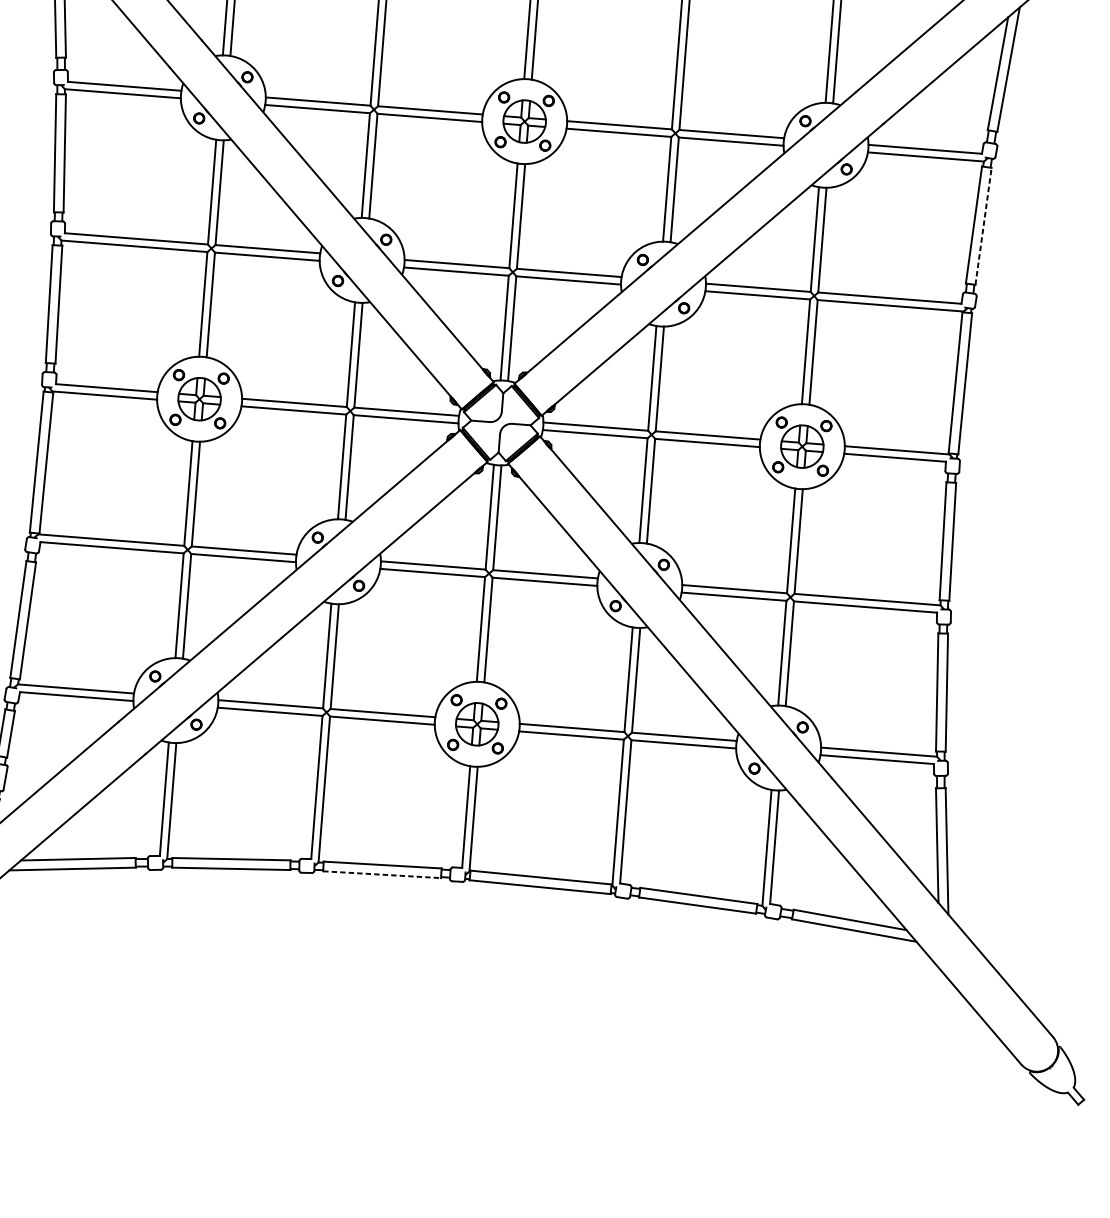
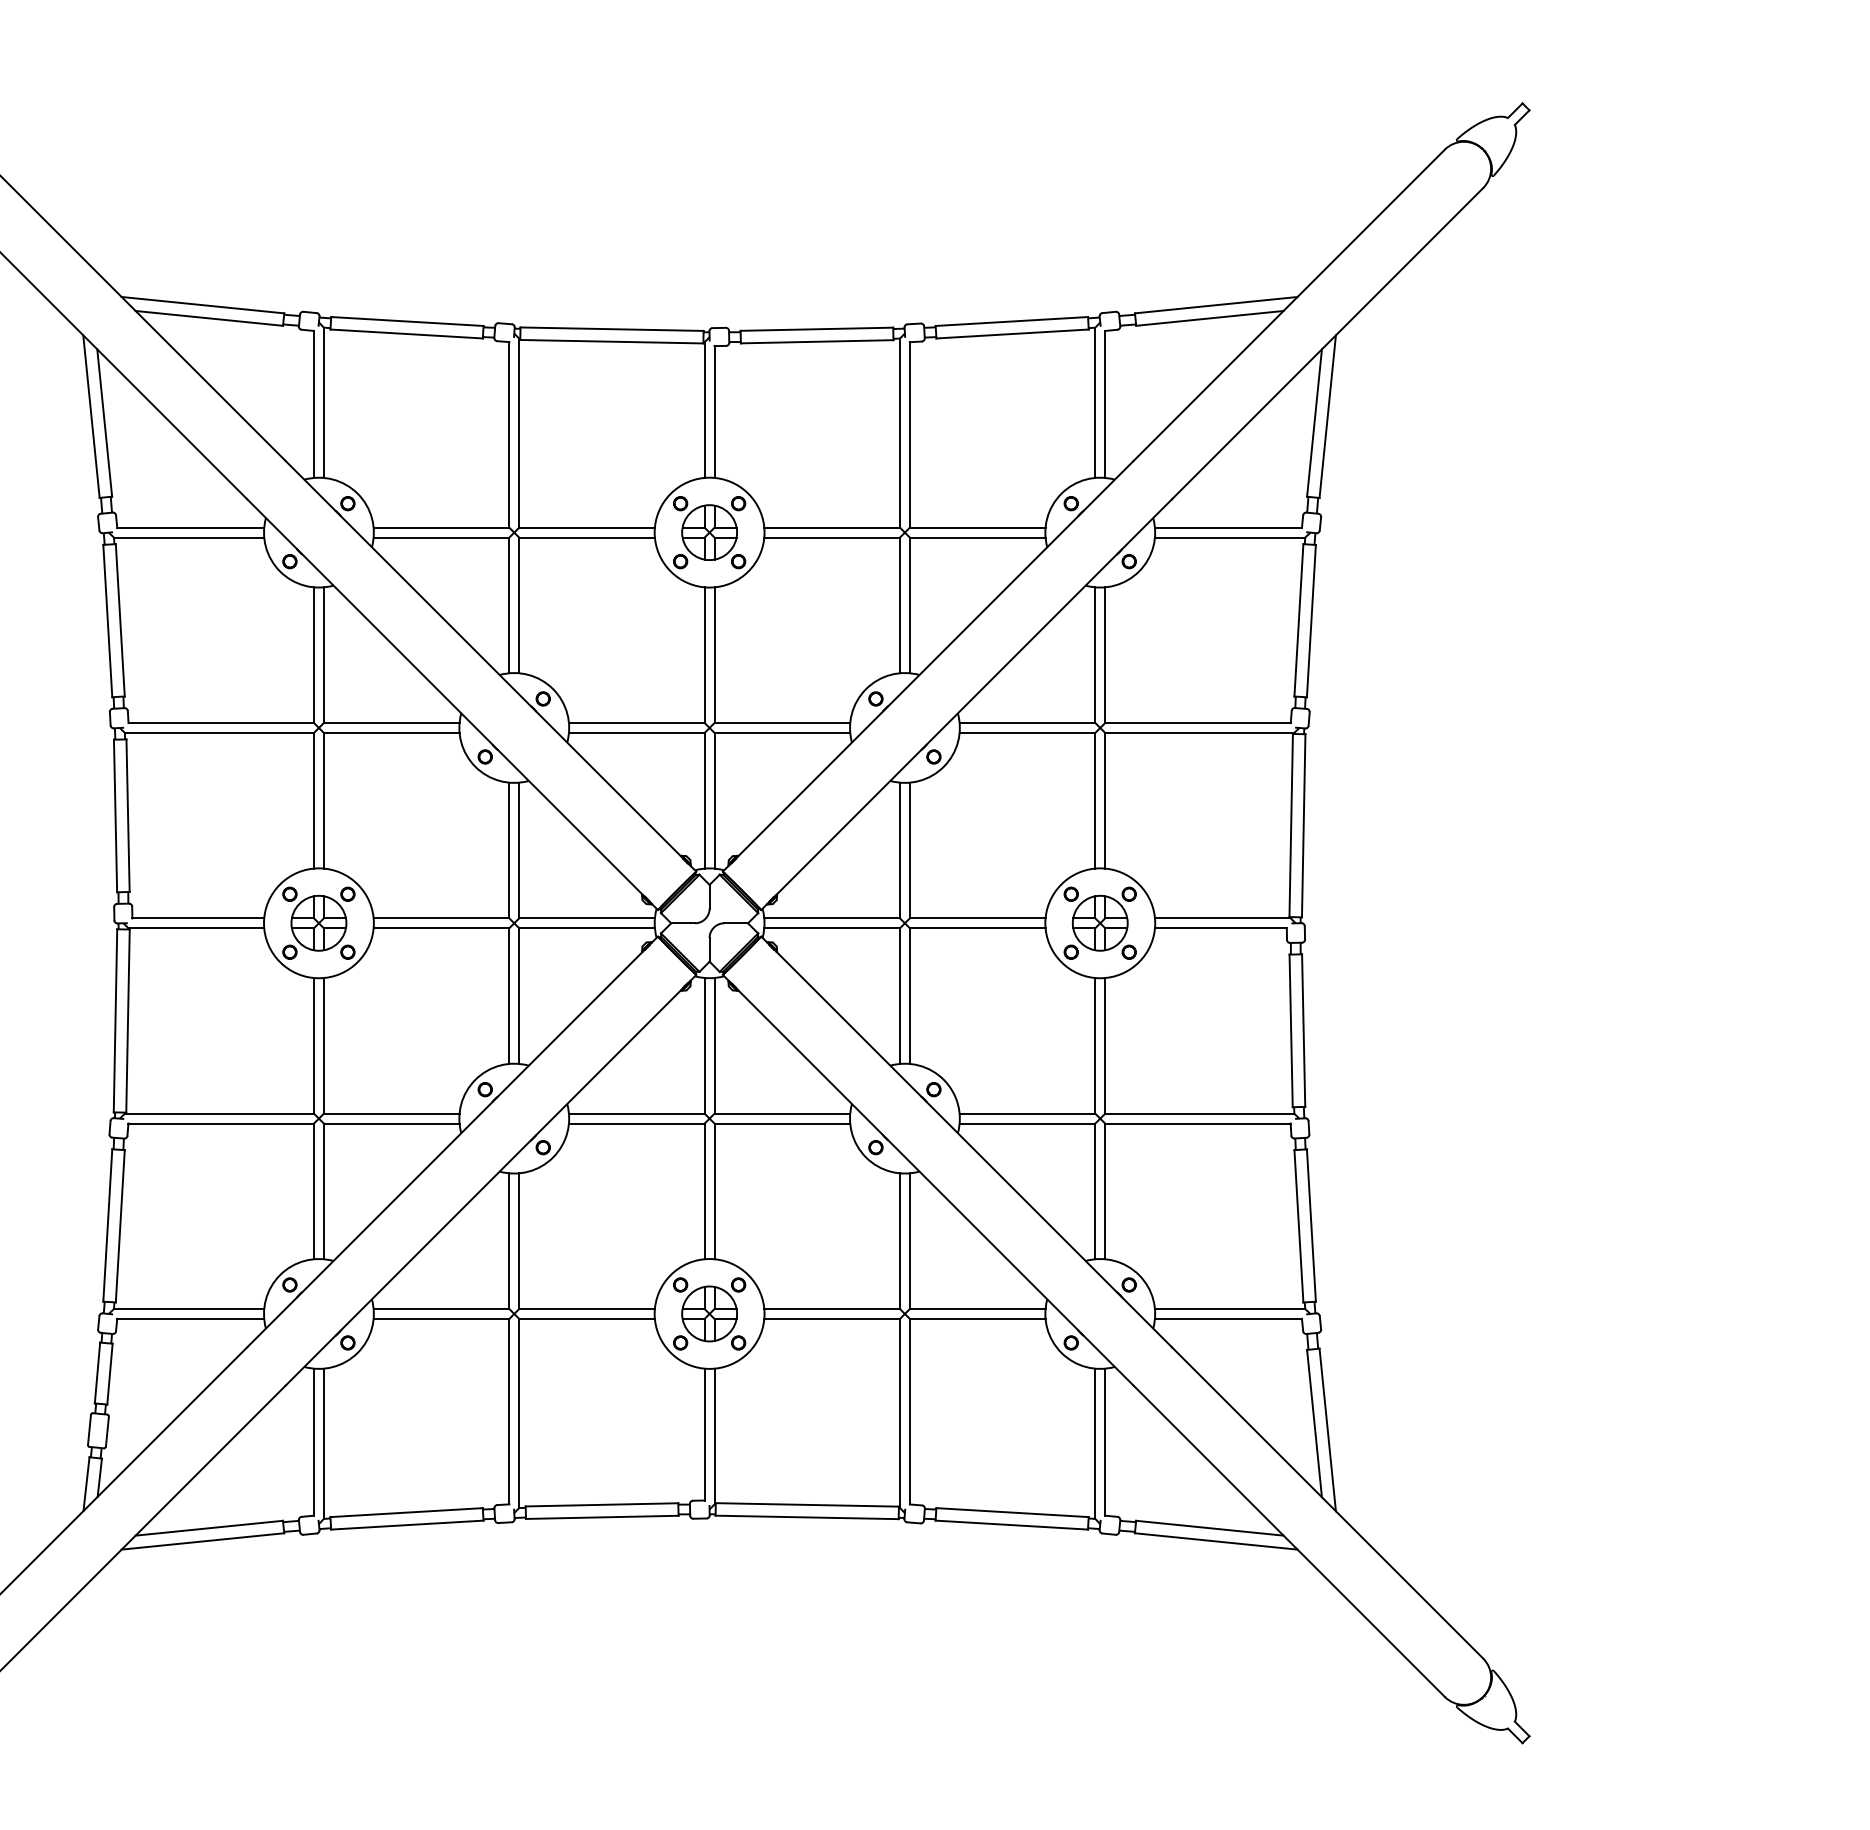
line: (983, 225) -> (1311, 620), dashed -> solid
line: (382, 874) -> (602, 1517), dashed -> solid

